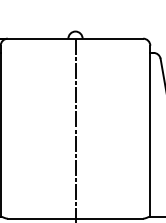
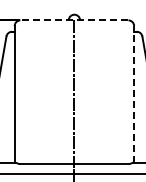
line: (74, 38) -> (73, 20), solid -> dashed
line: (150, 130) -> (134, 93), solid -> dashed

